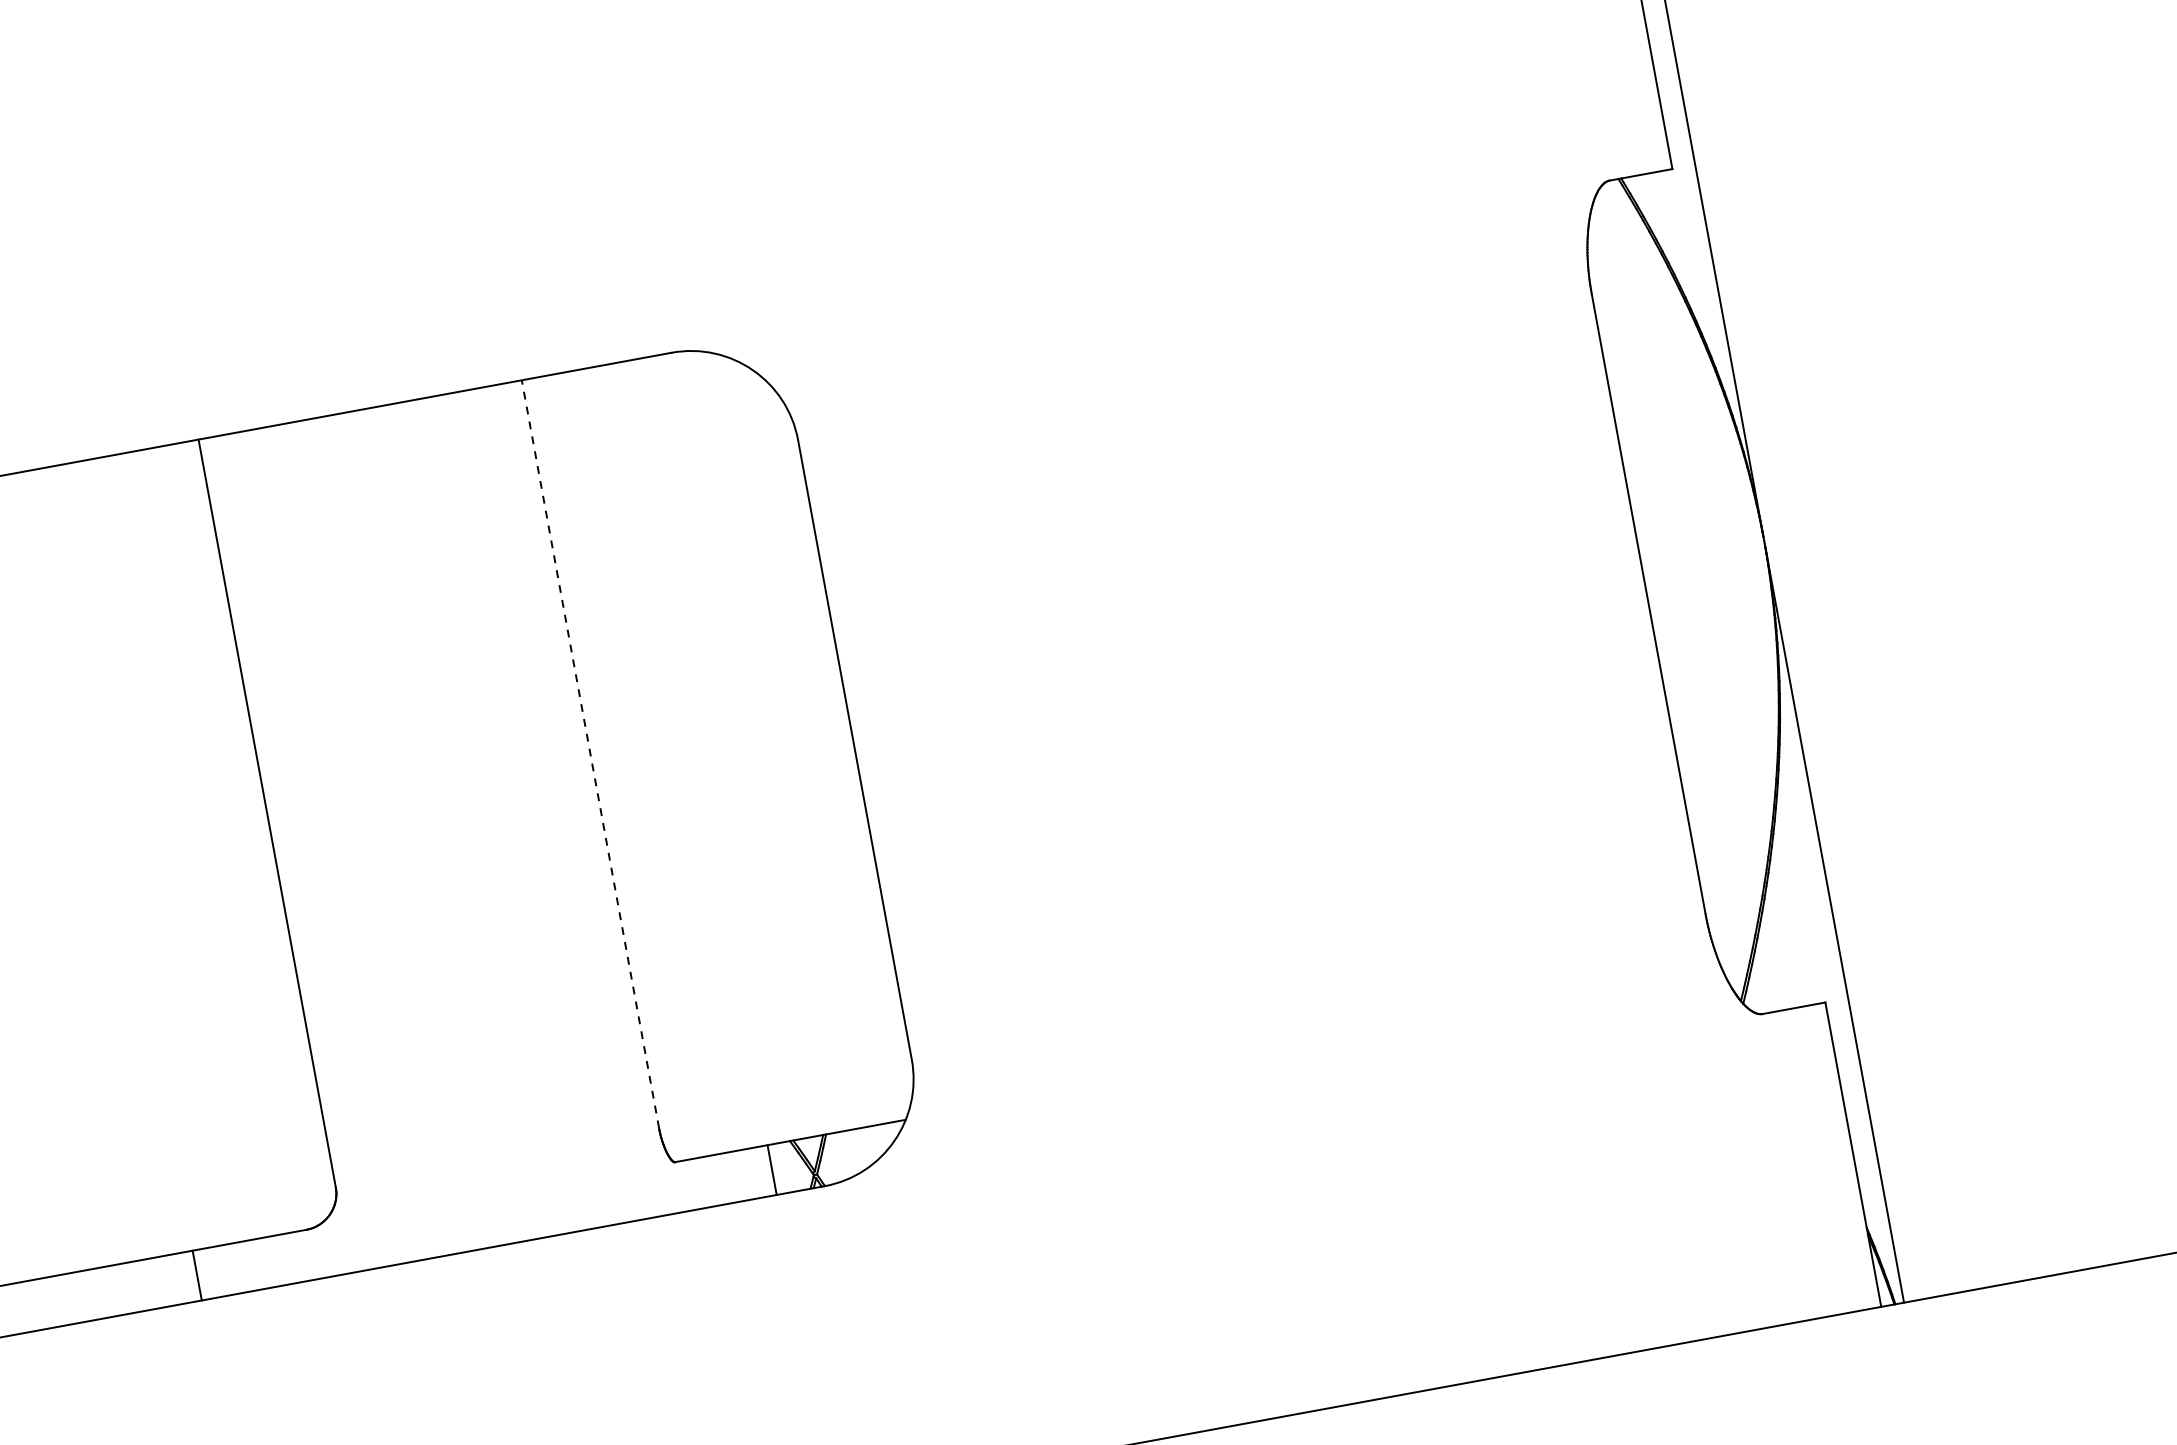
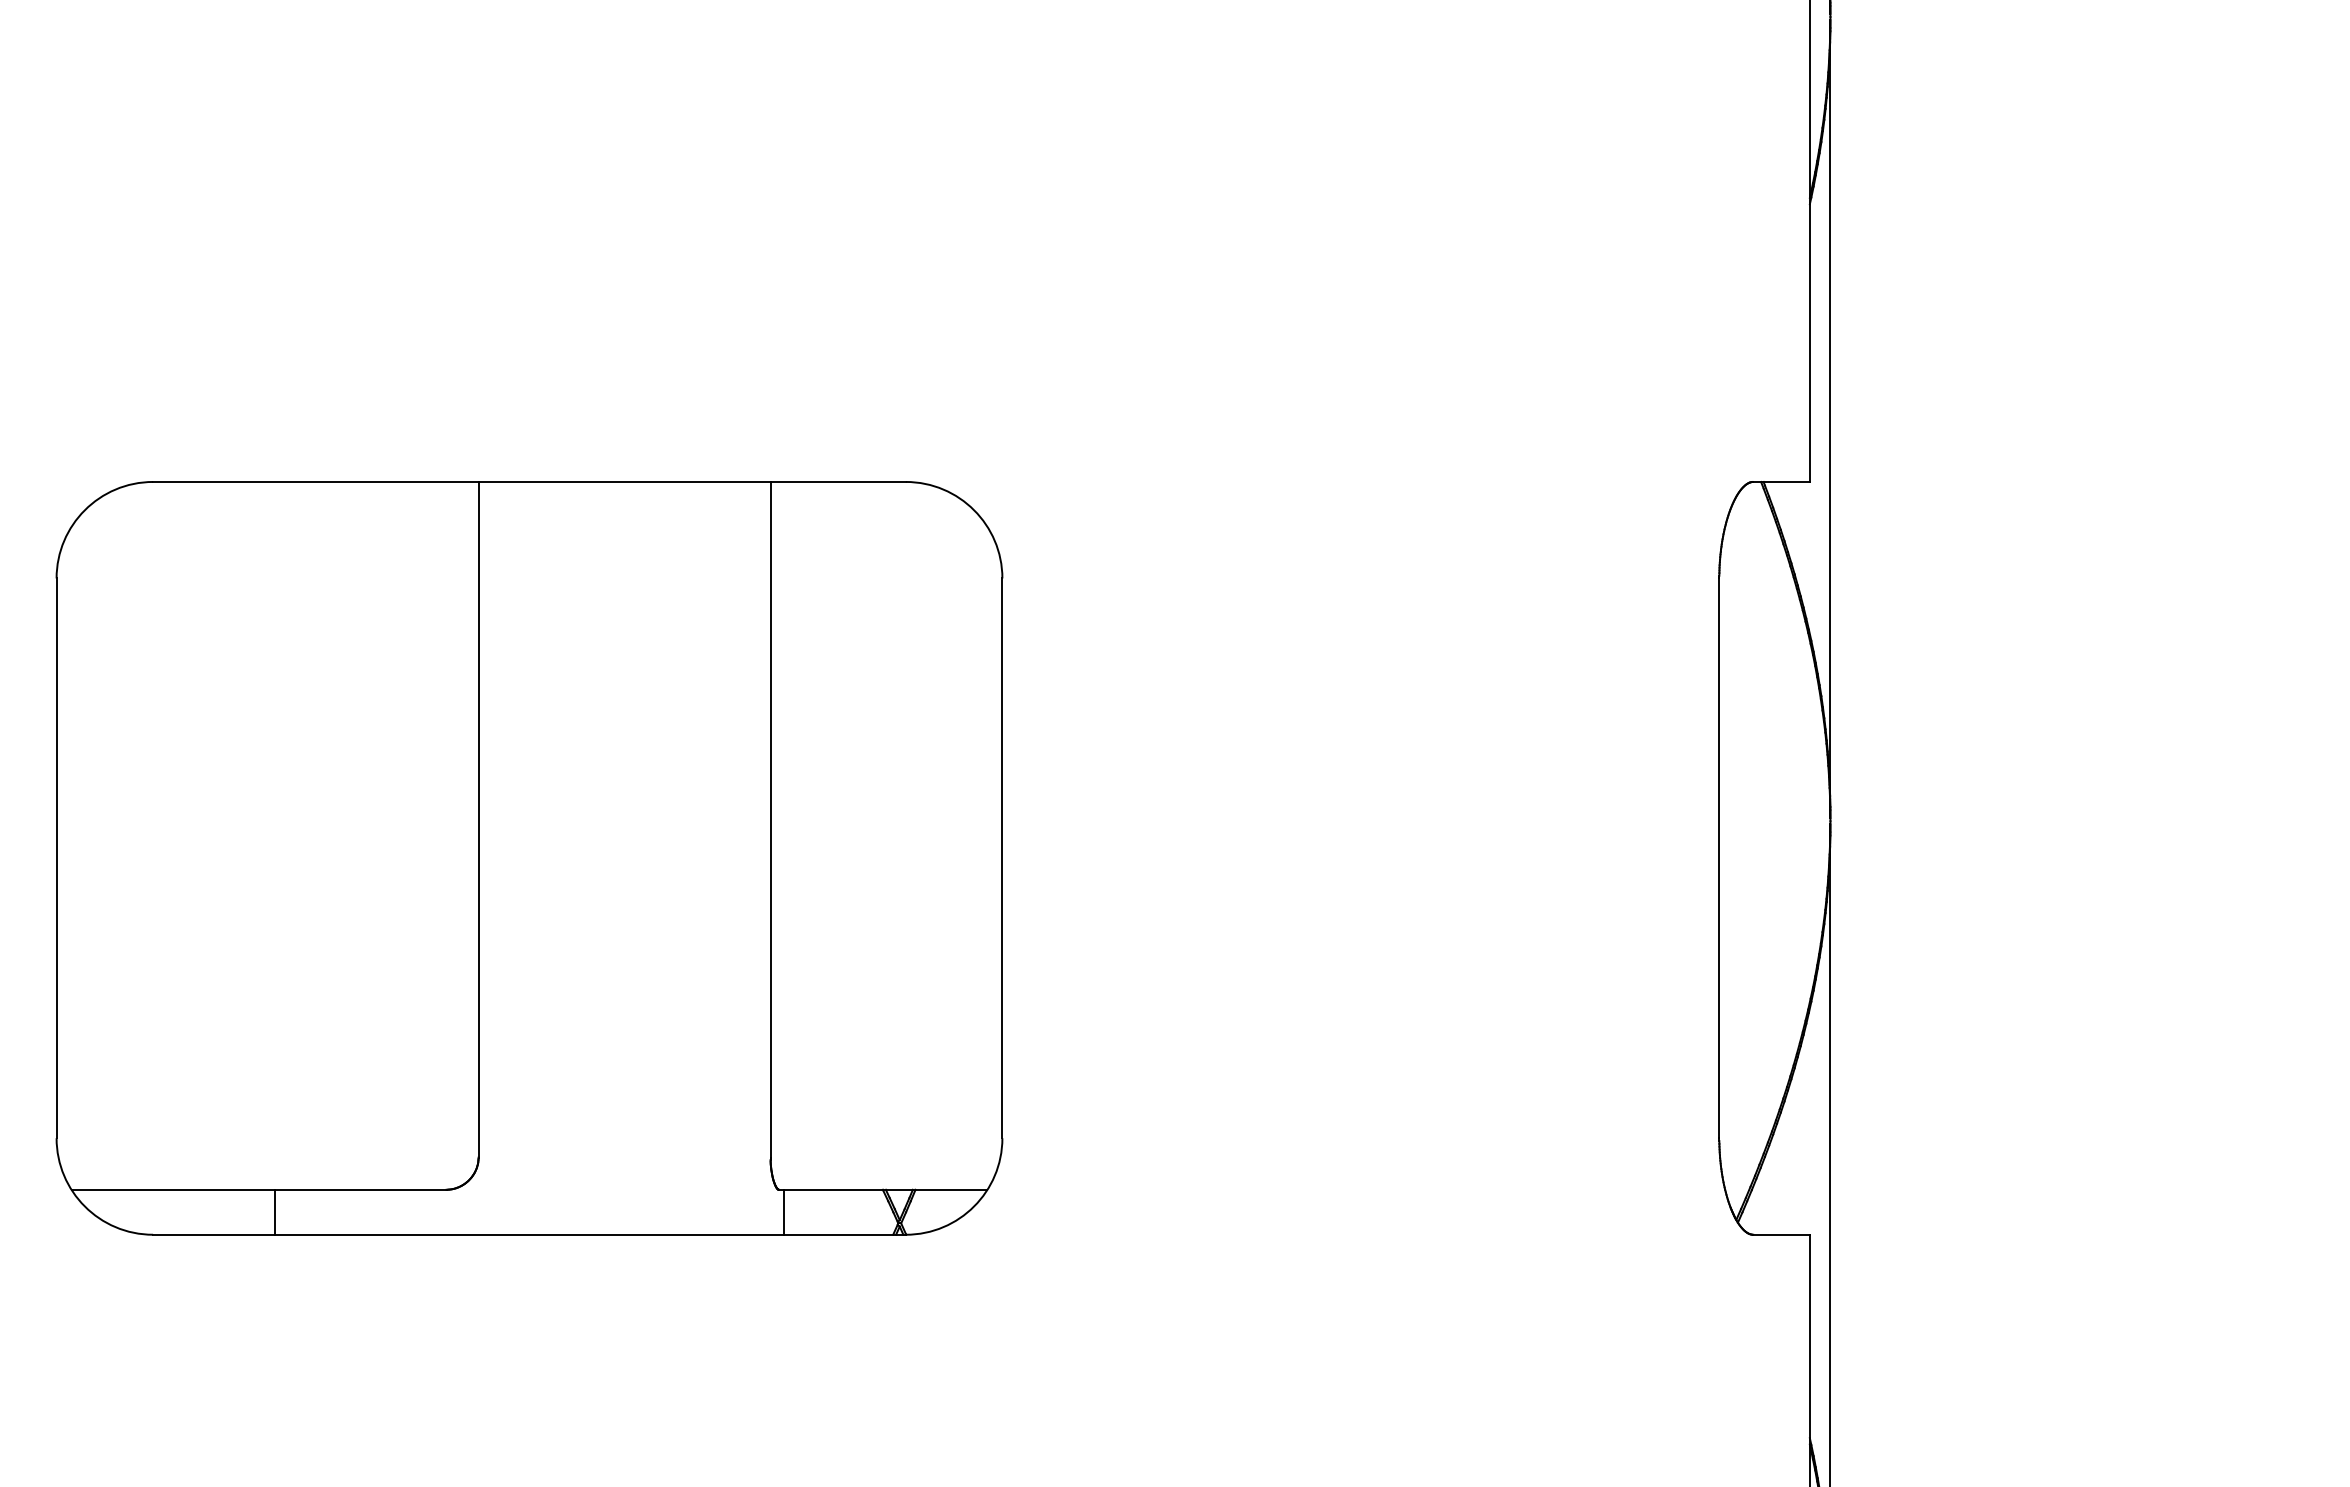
line: (590, 753) -> (770, 819), dashed -> solid
line: (771, 1169) -> (783, 1211), moved
line: (197, 1274) -> (275, 1211), moved

